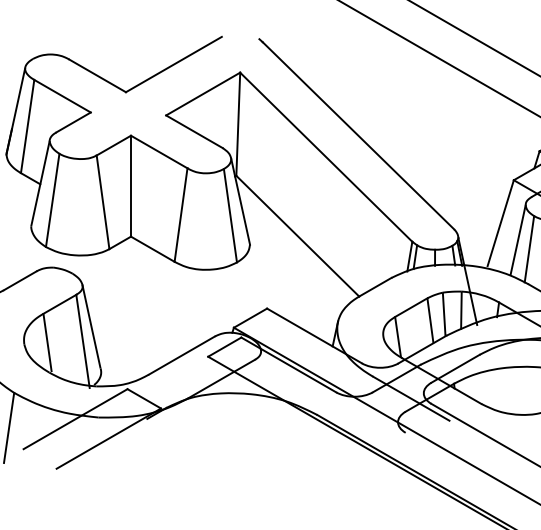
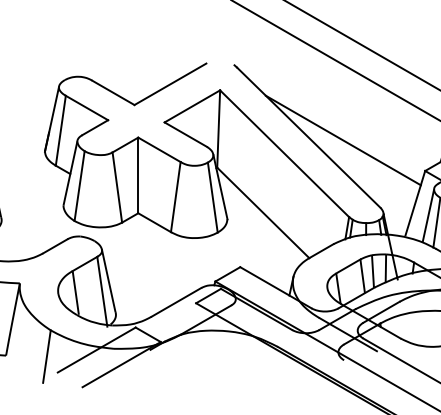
line: (403, 139) -> (342, 140), added

